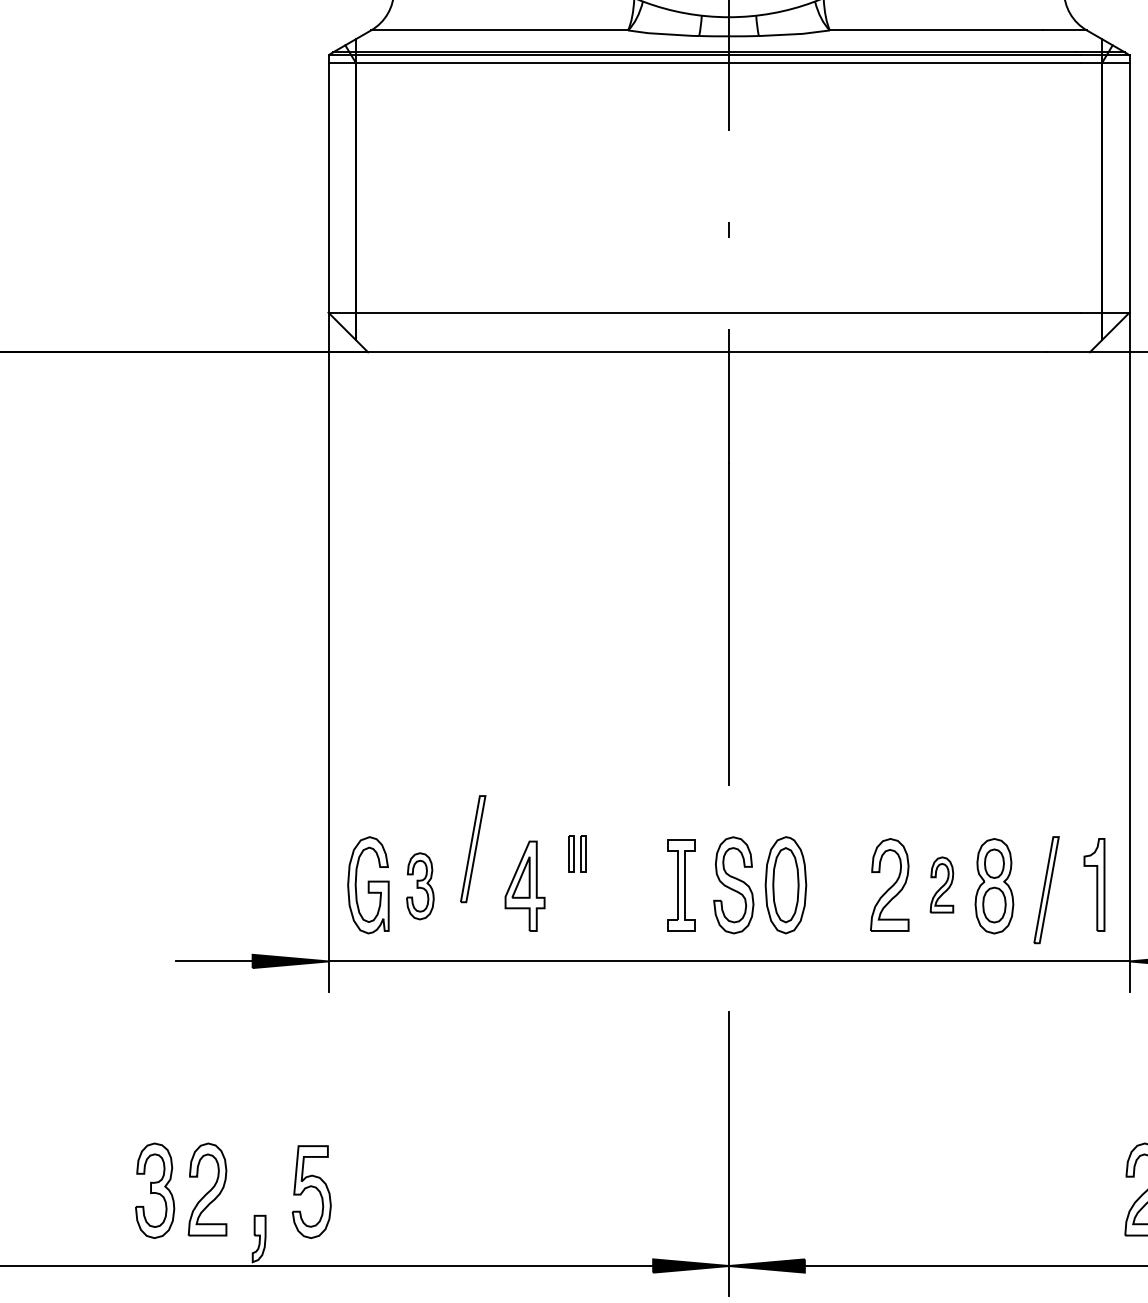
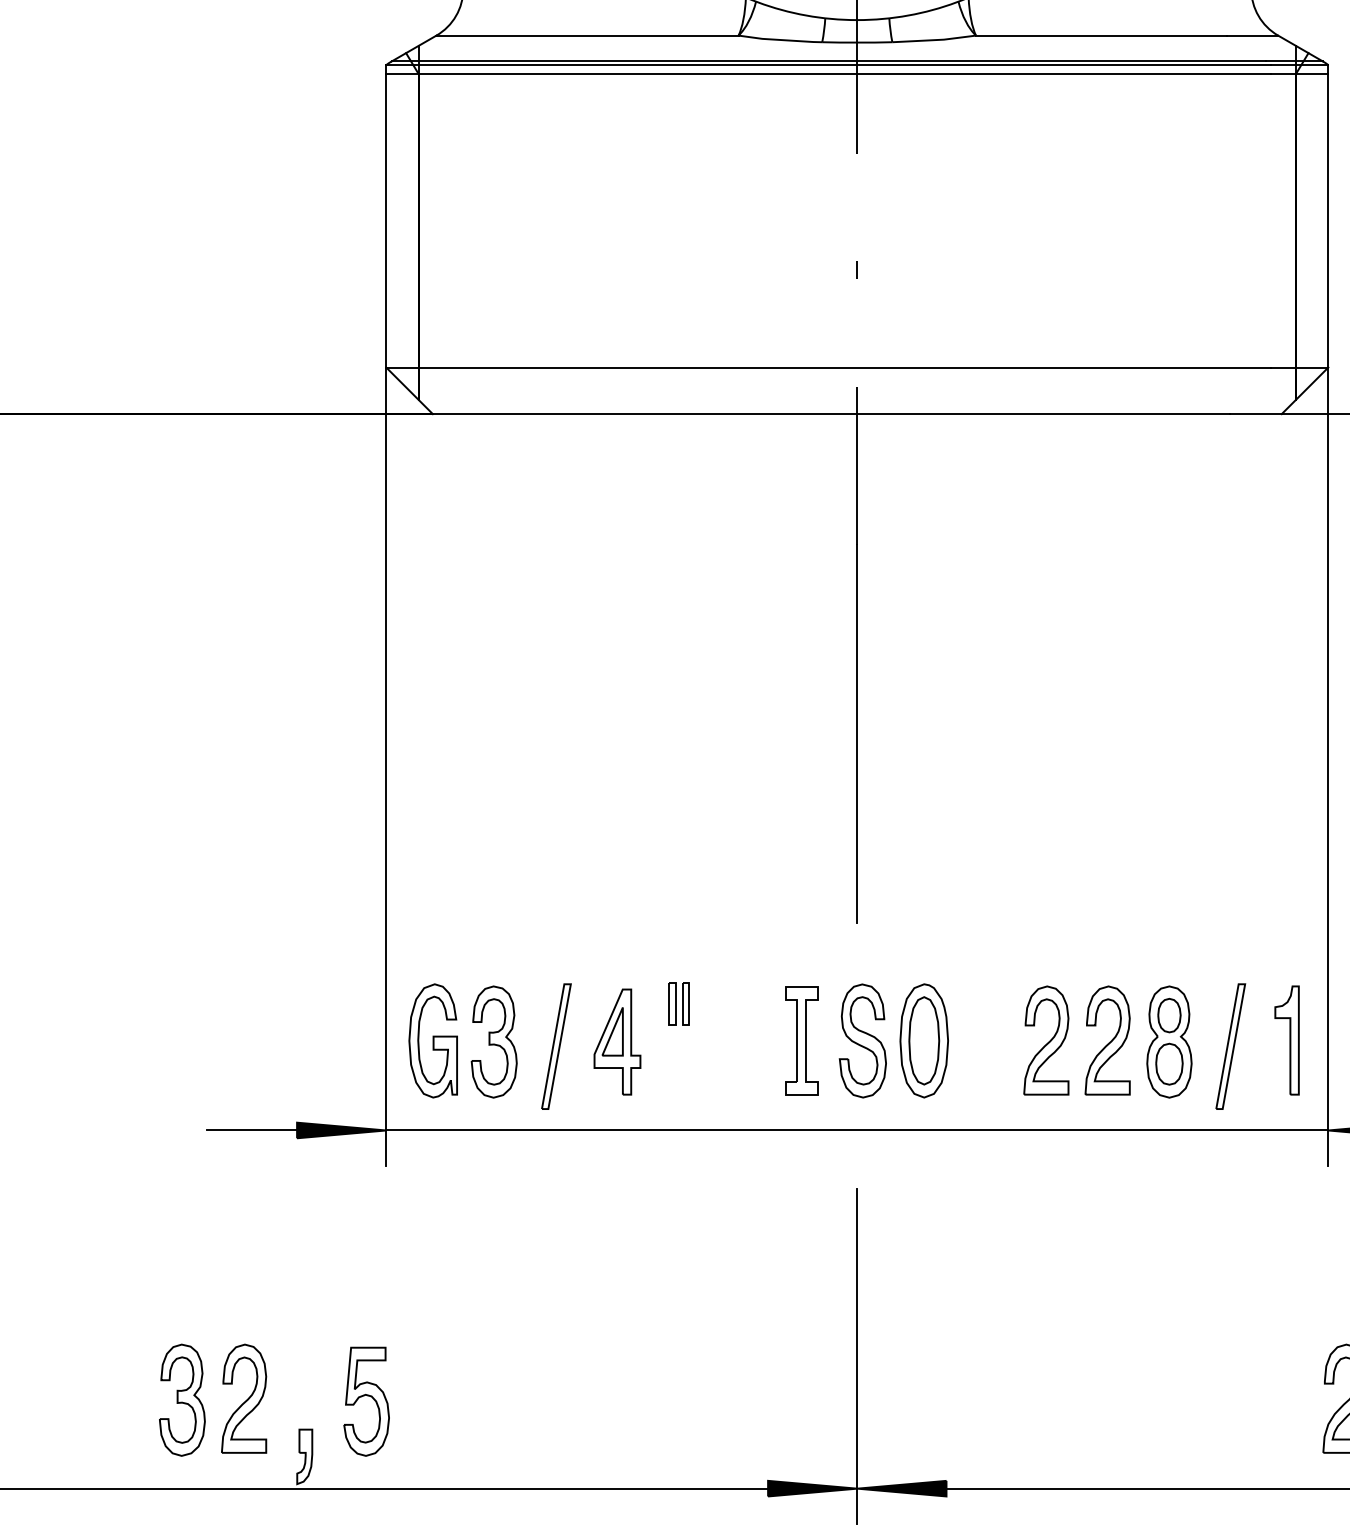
part: (473, 849) -> (556, 1047), moved
part: (941, 884) -> (1107, 1040), size x1.67
part: (420, 886) -> (494, 1042), size x1.43

